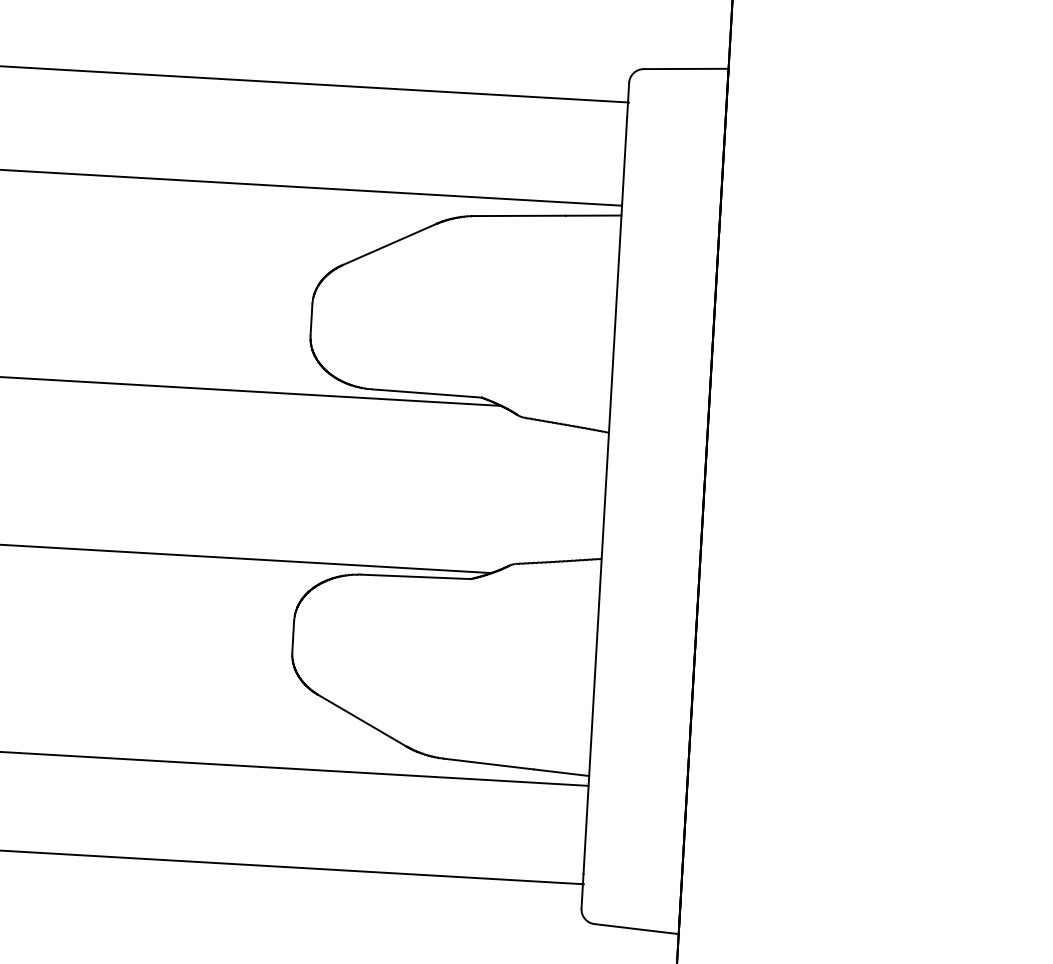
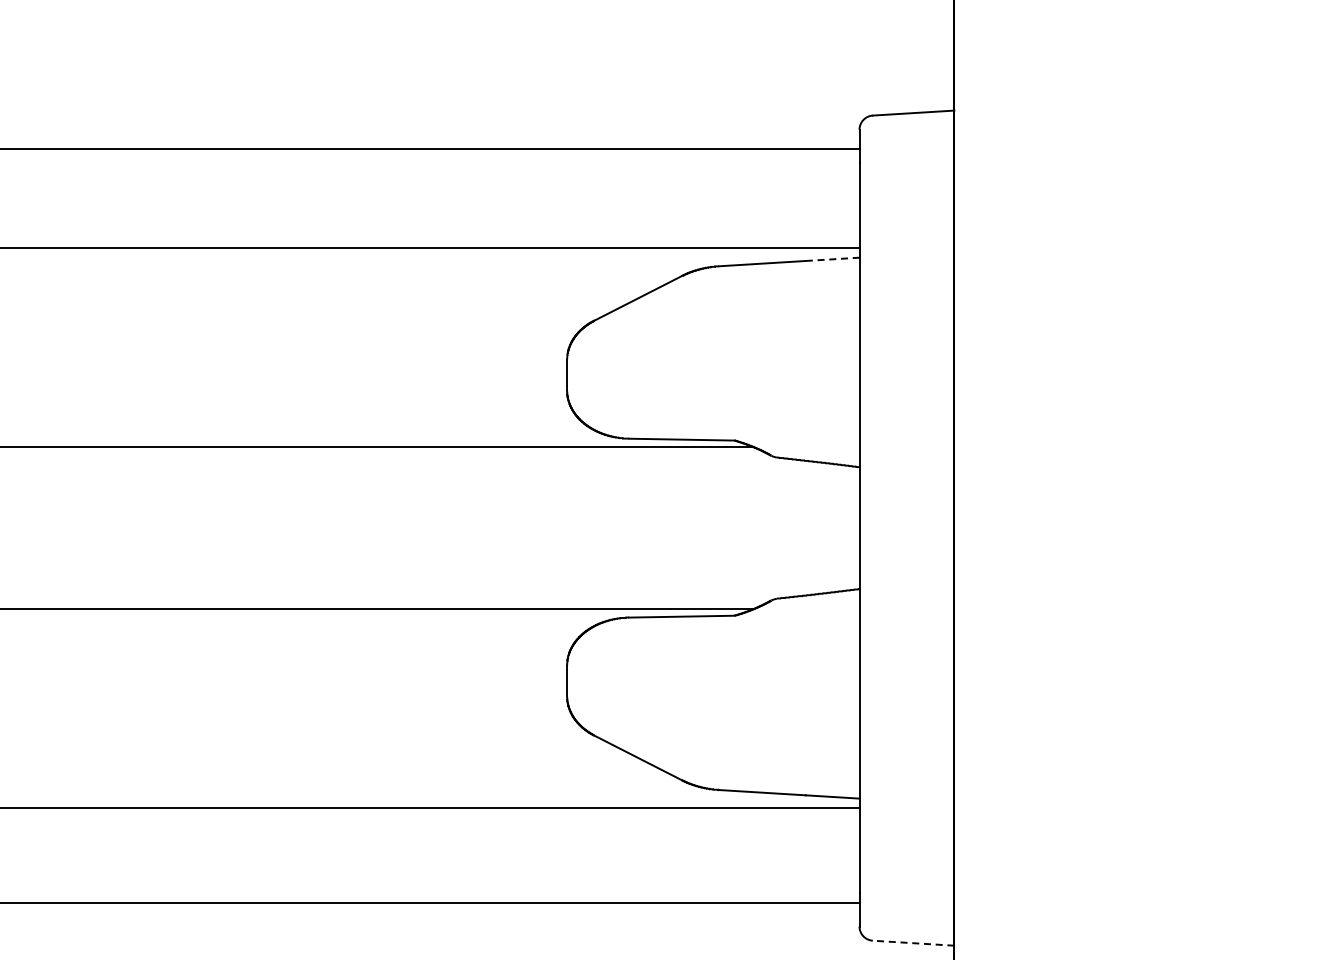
line: (593, 215) -> (832, 259), solid -> dashed
line: (636, 929) -> (913, 943), solid -> dashed

